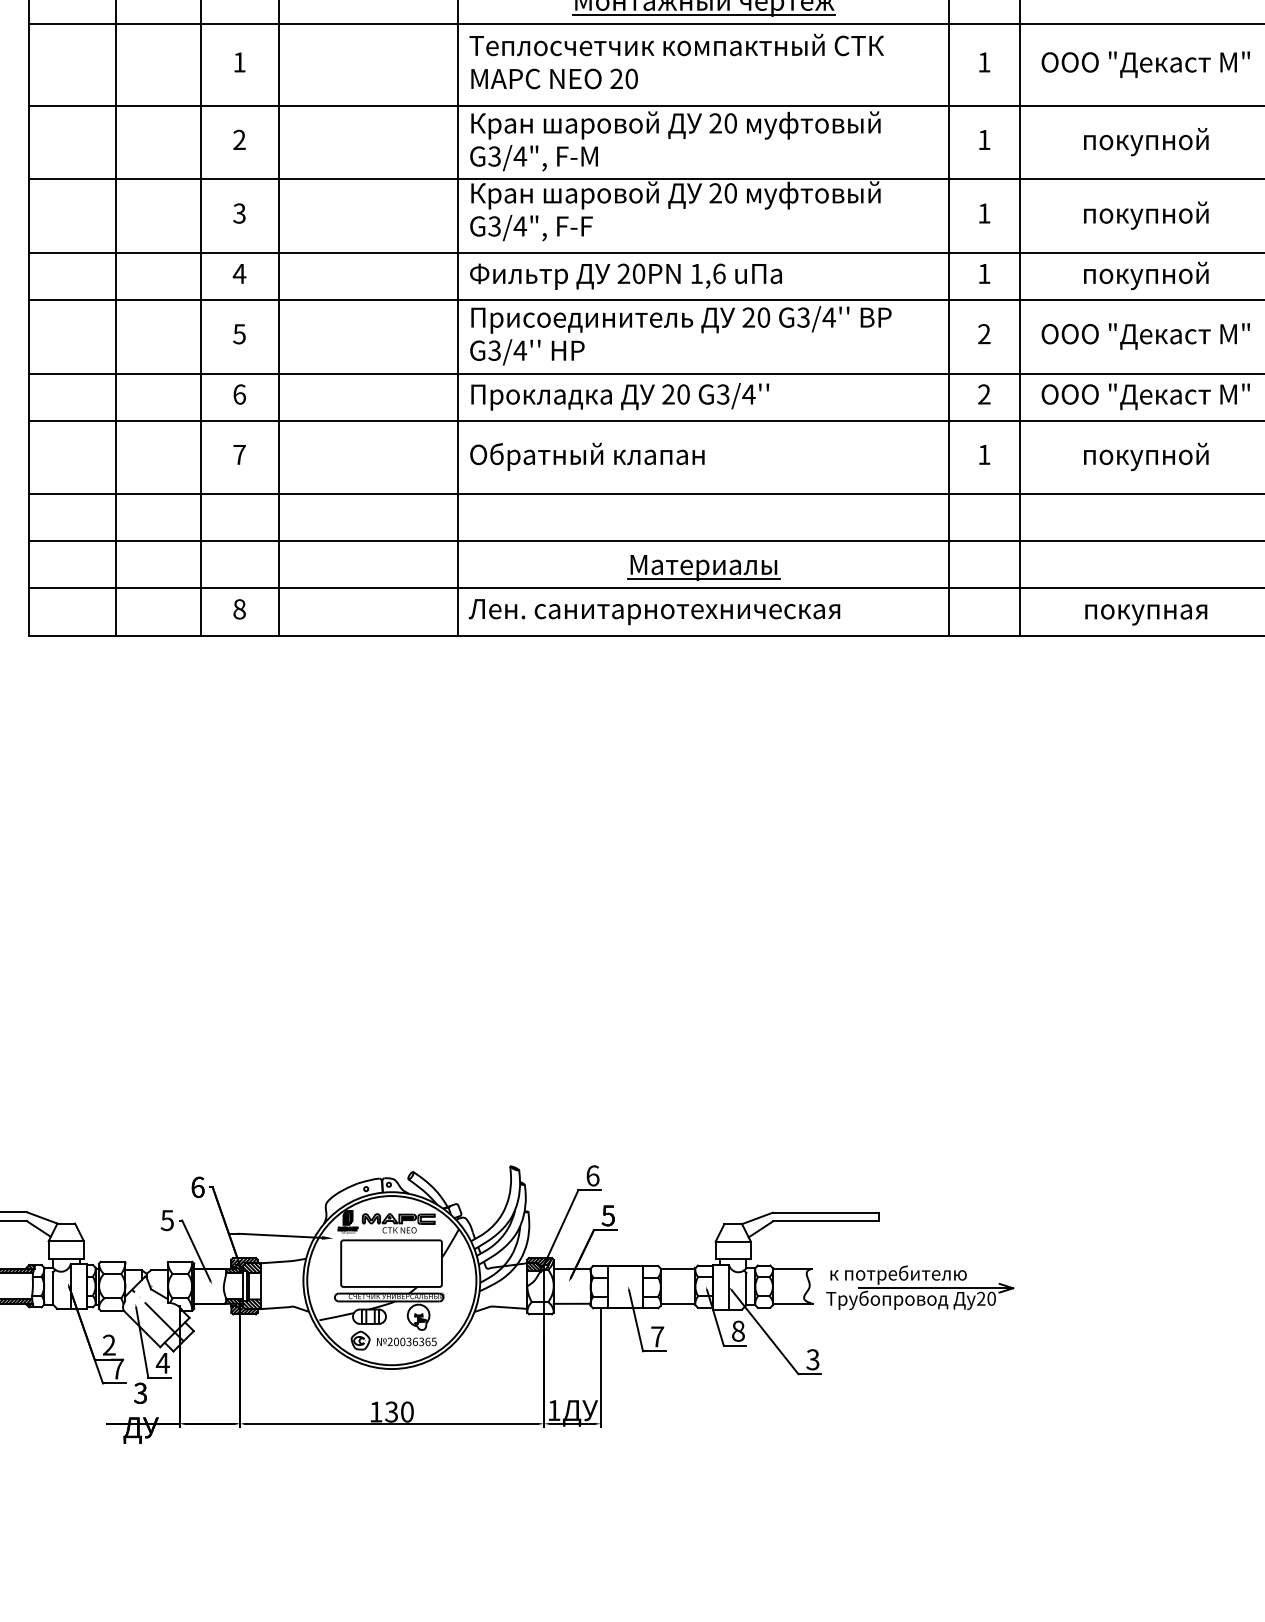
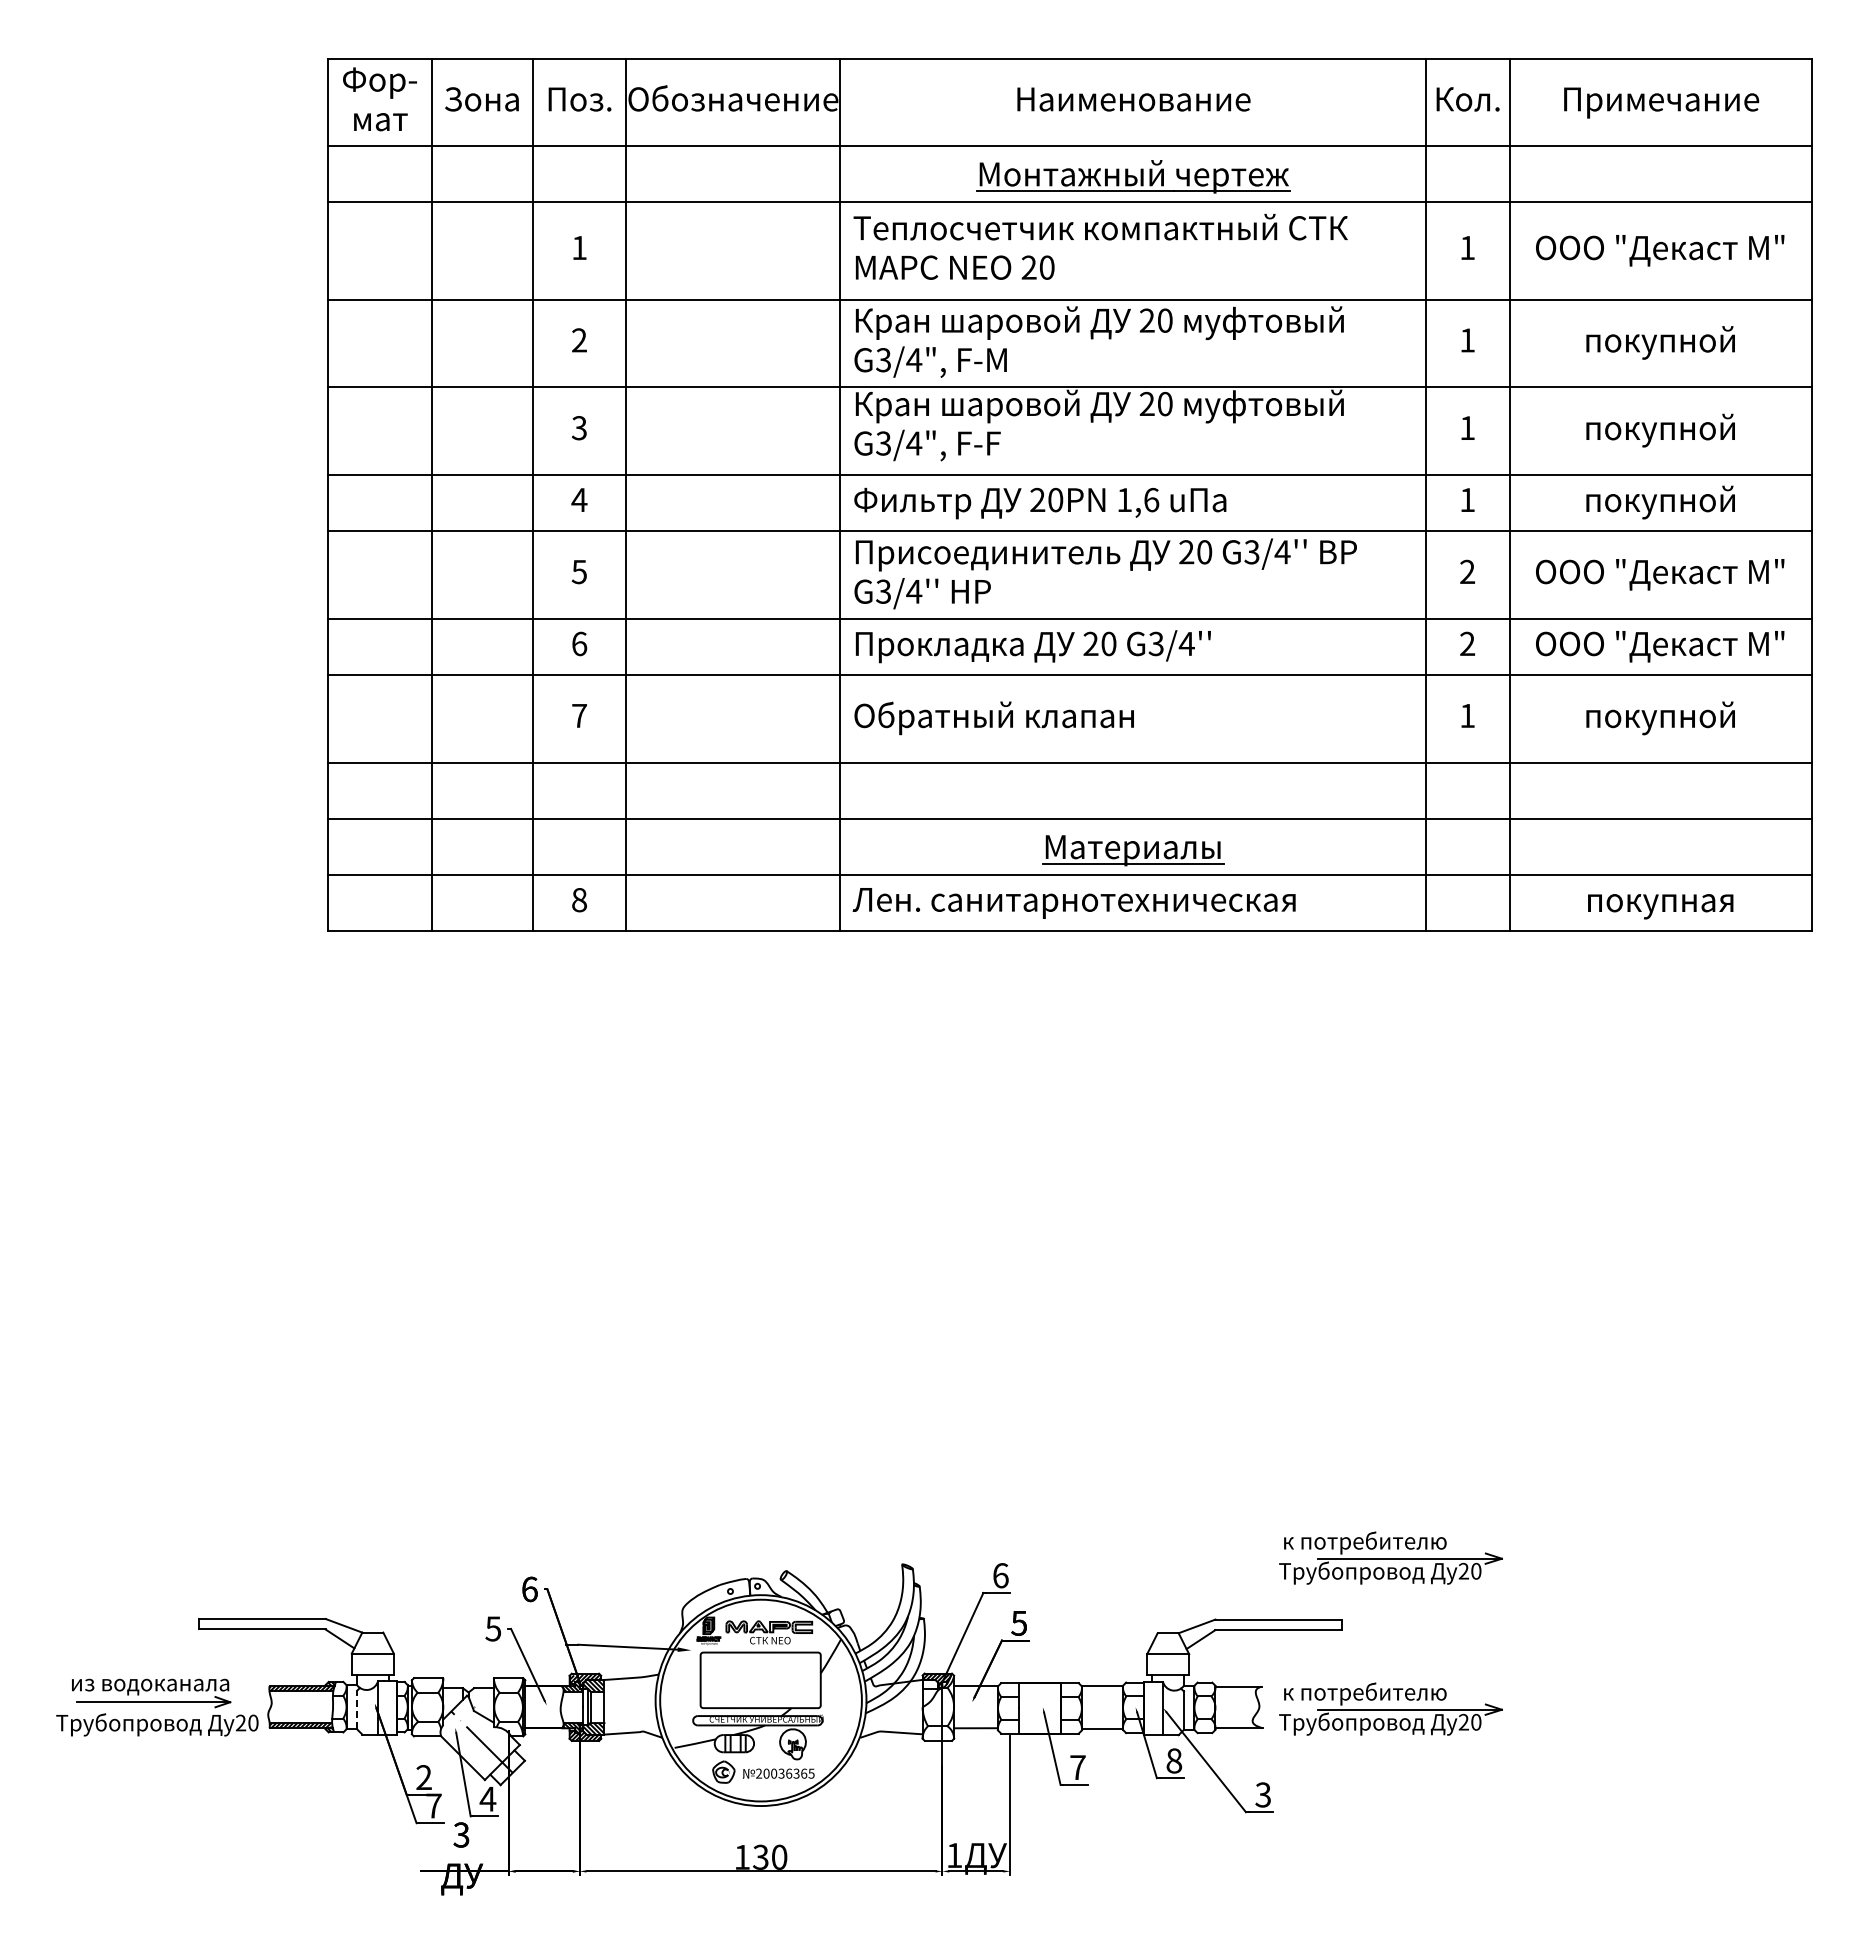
part: (919, 1160) -> (1390, 1557), added
hatch: (533, 1267) -> (930, 1684), removed
line: (53, 1288) -> (357, 1709), solid -> dashed

